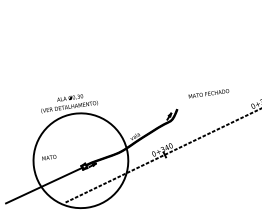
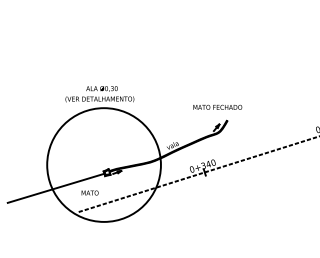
text: (208, 93) -> (217, 106), moved
text: (48, 157) -> (89, 192), moved

